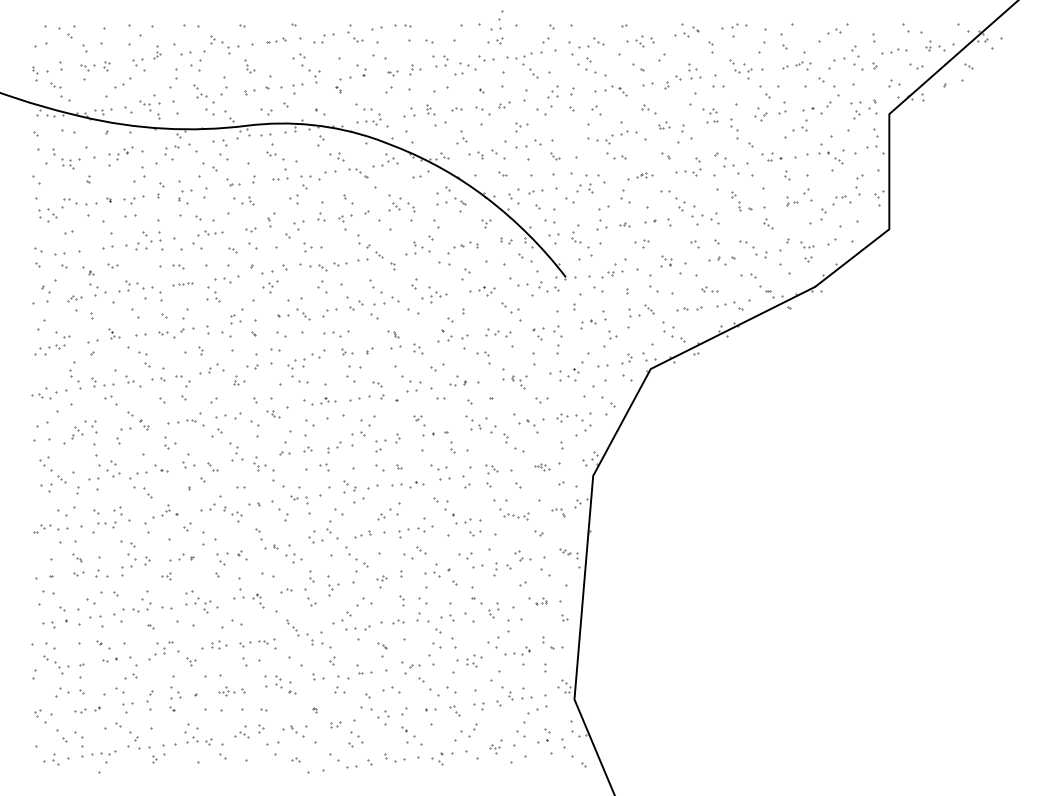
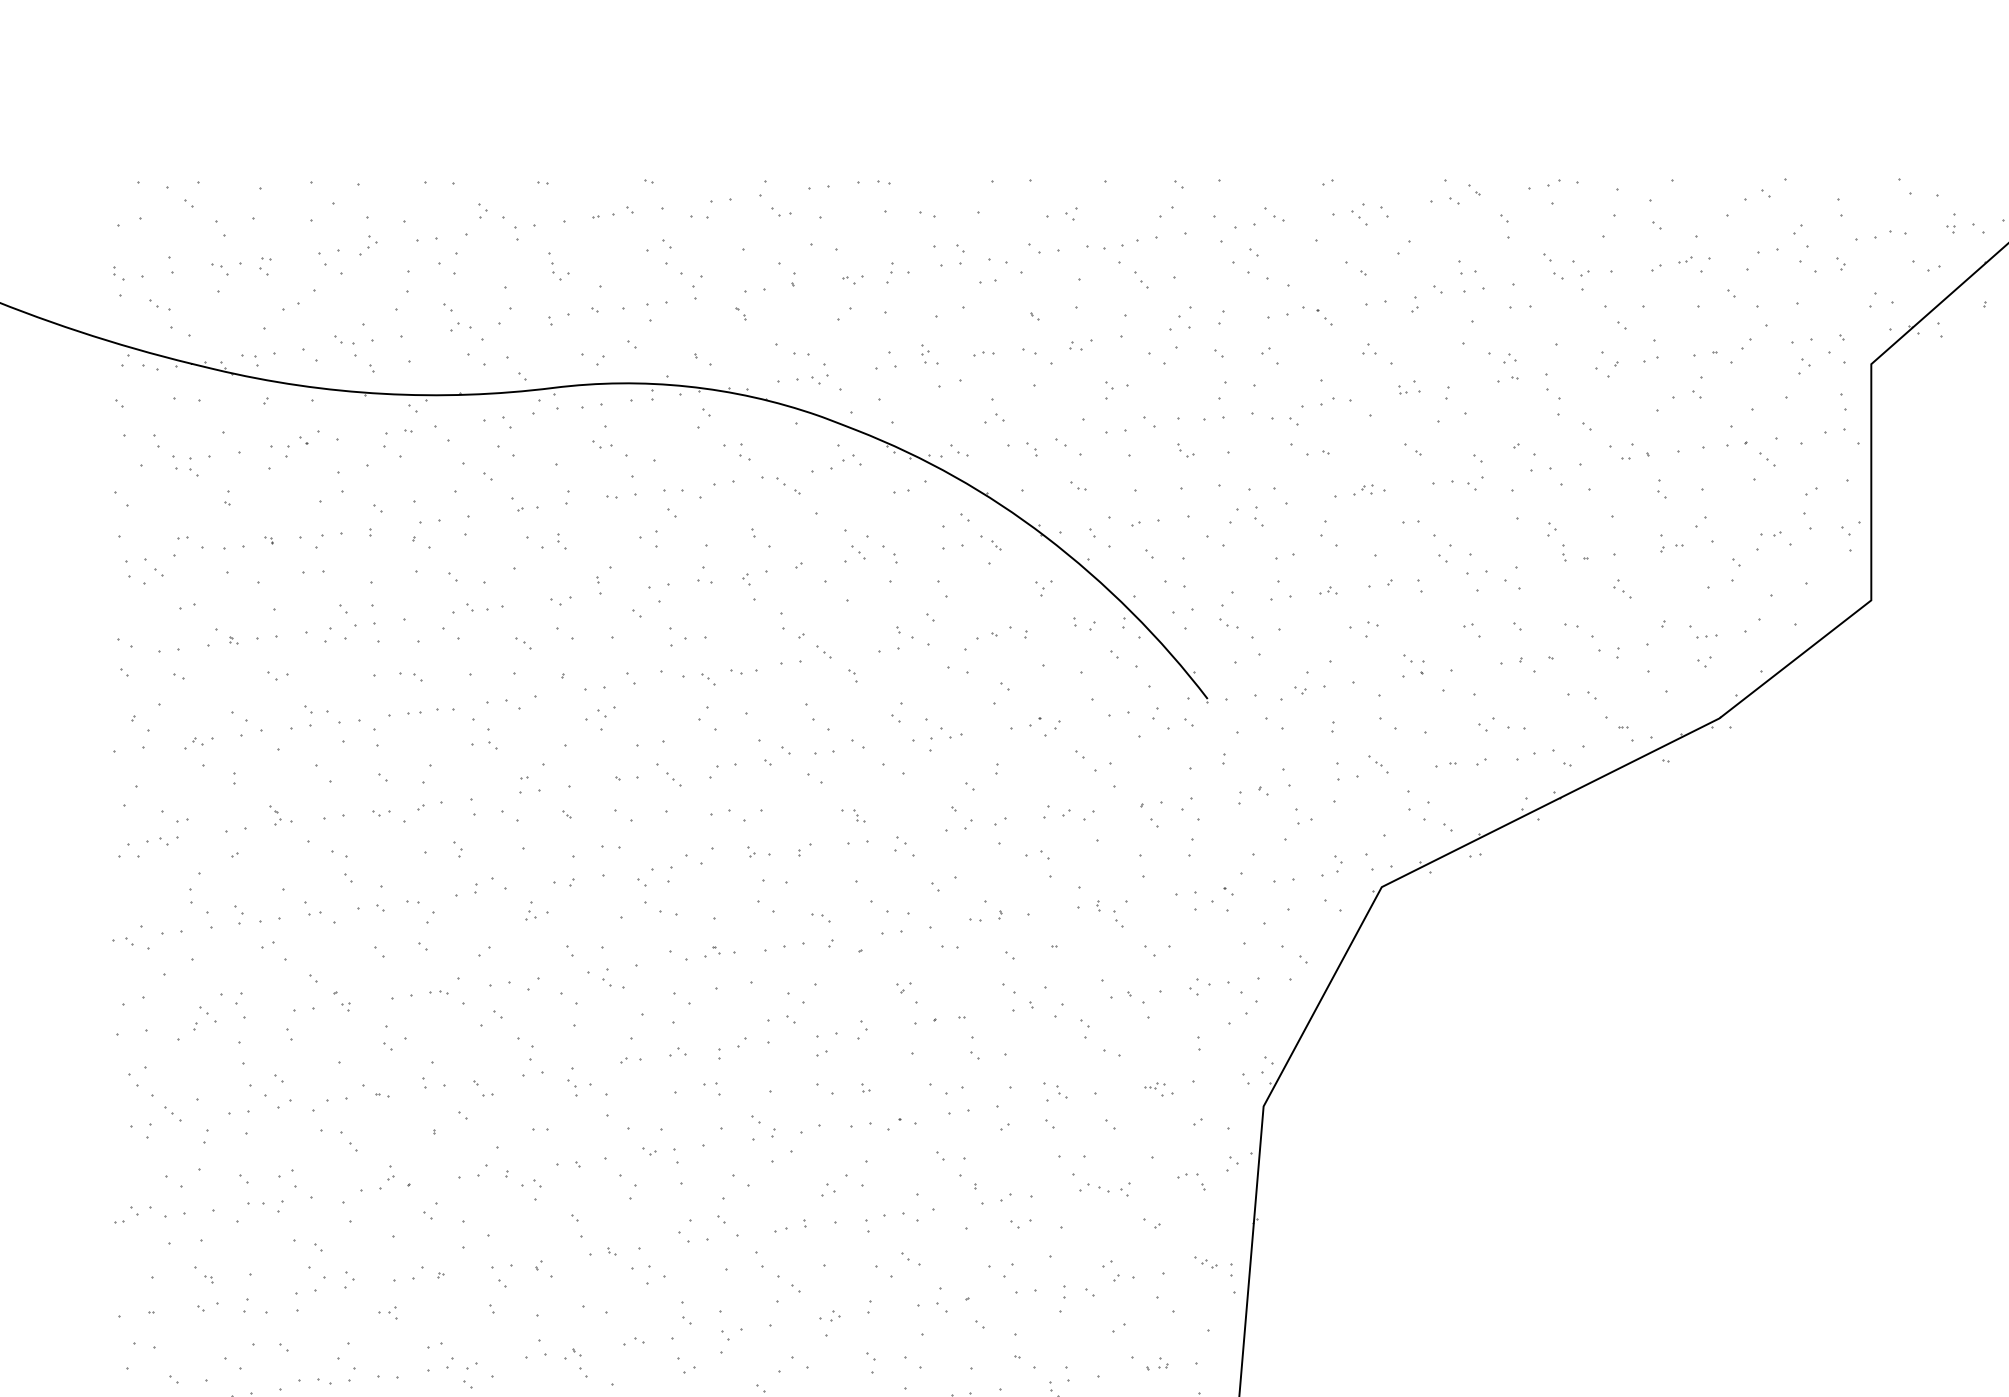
part: (496, 20) -> (1214, 401), moved
part: (157, 52) -> (369, 237), size x1.43
part: (88, 270) -> (227, 635), moved
part: (182, 283) -> (420, 711), size x1.67
part: (709, 289) -> (1502, 723), size x1.43
part: (272, 413) -> (605, 978), size x1.43

